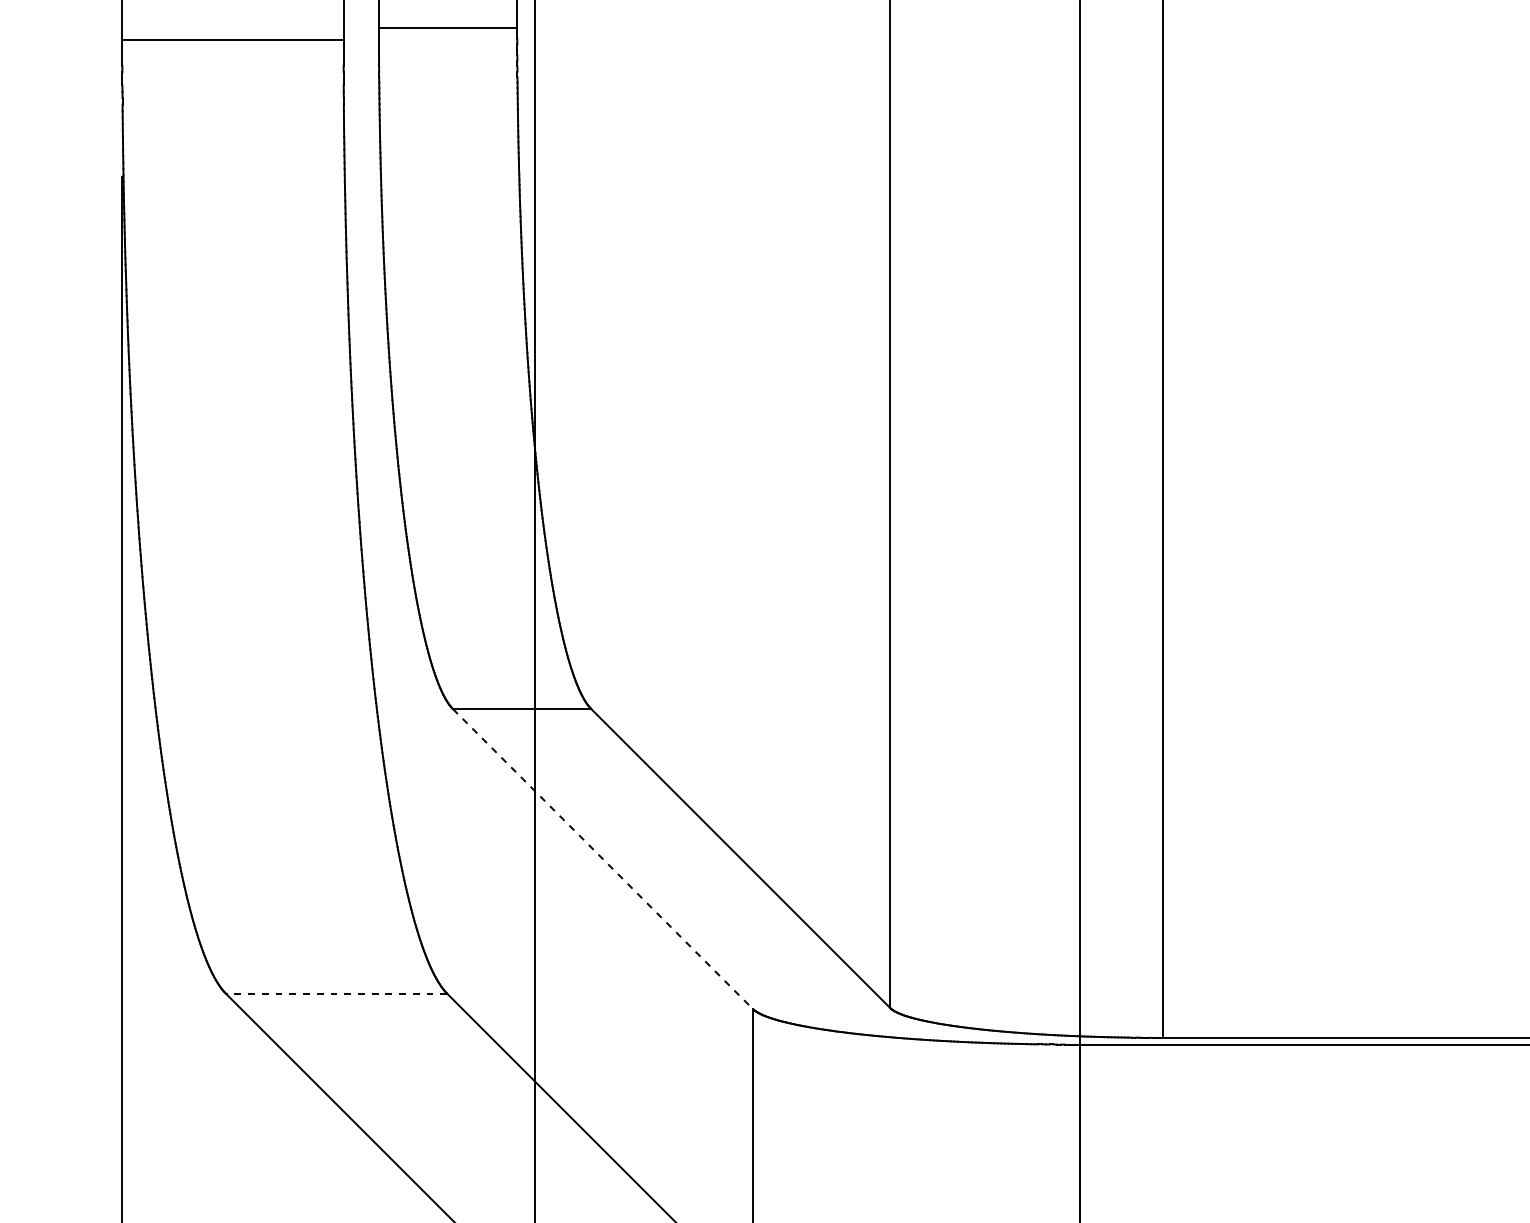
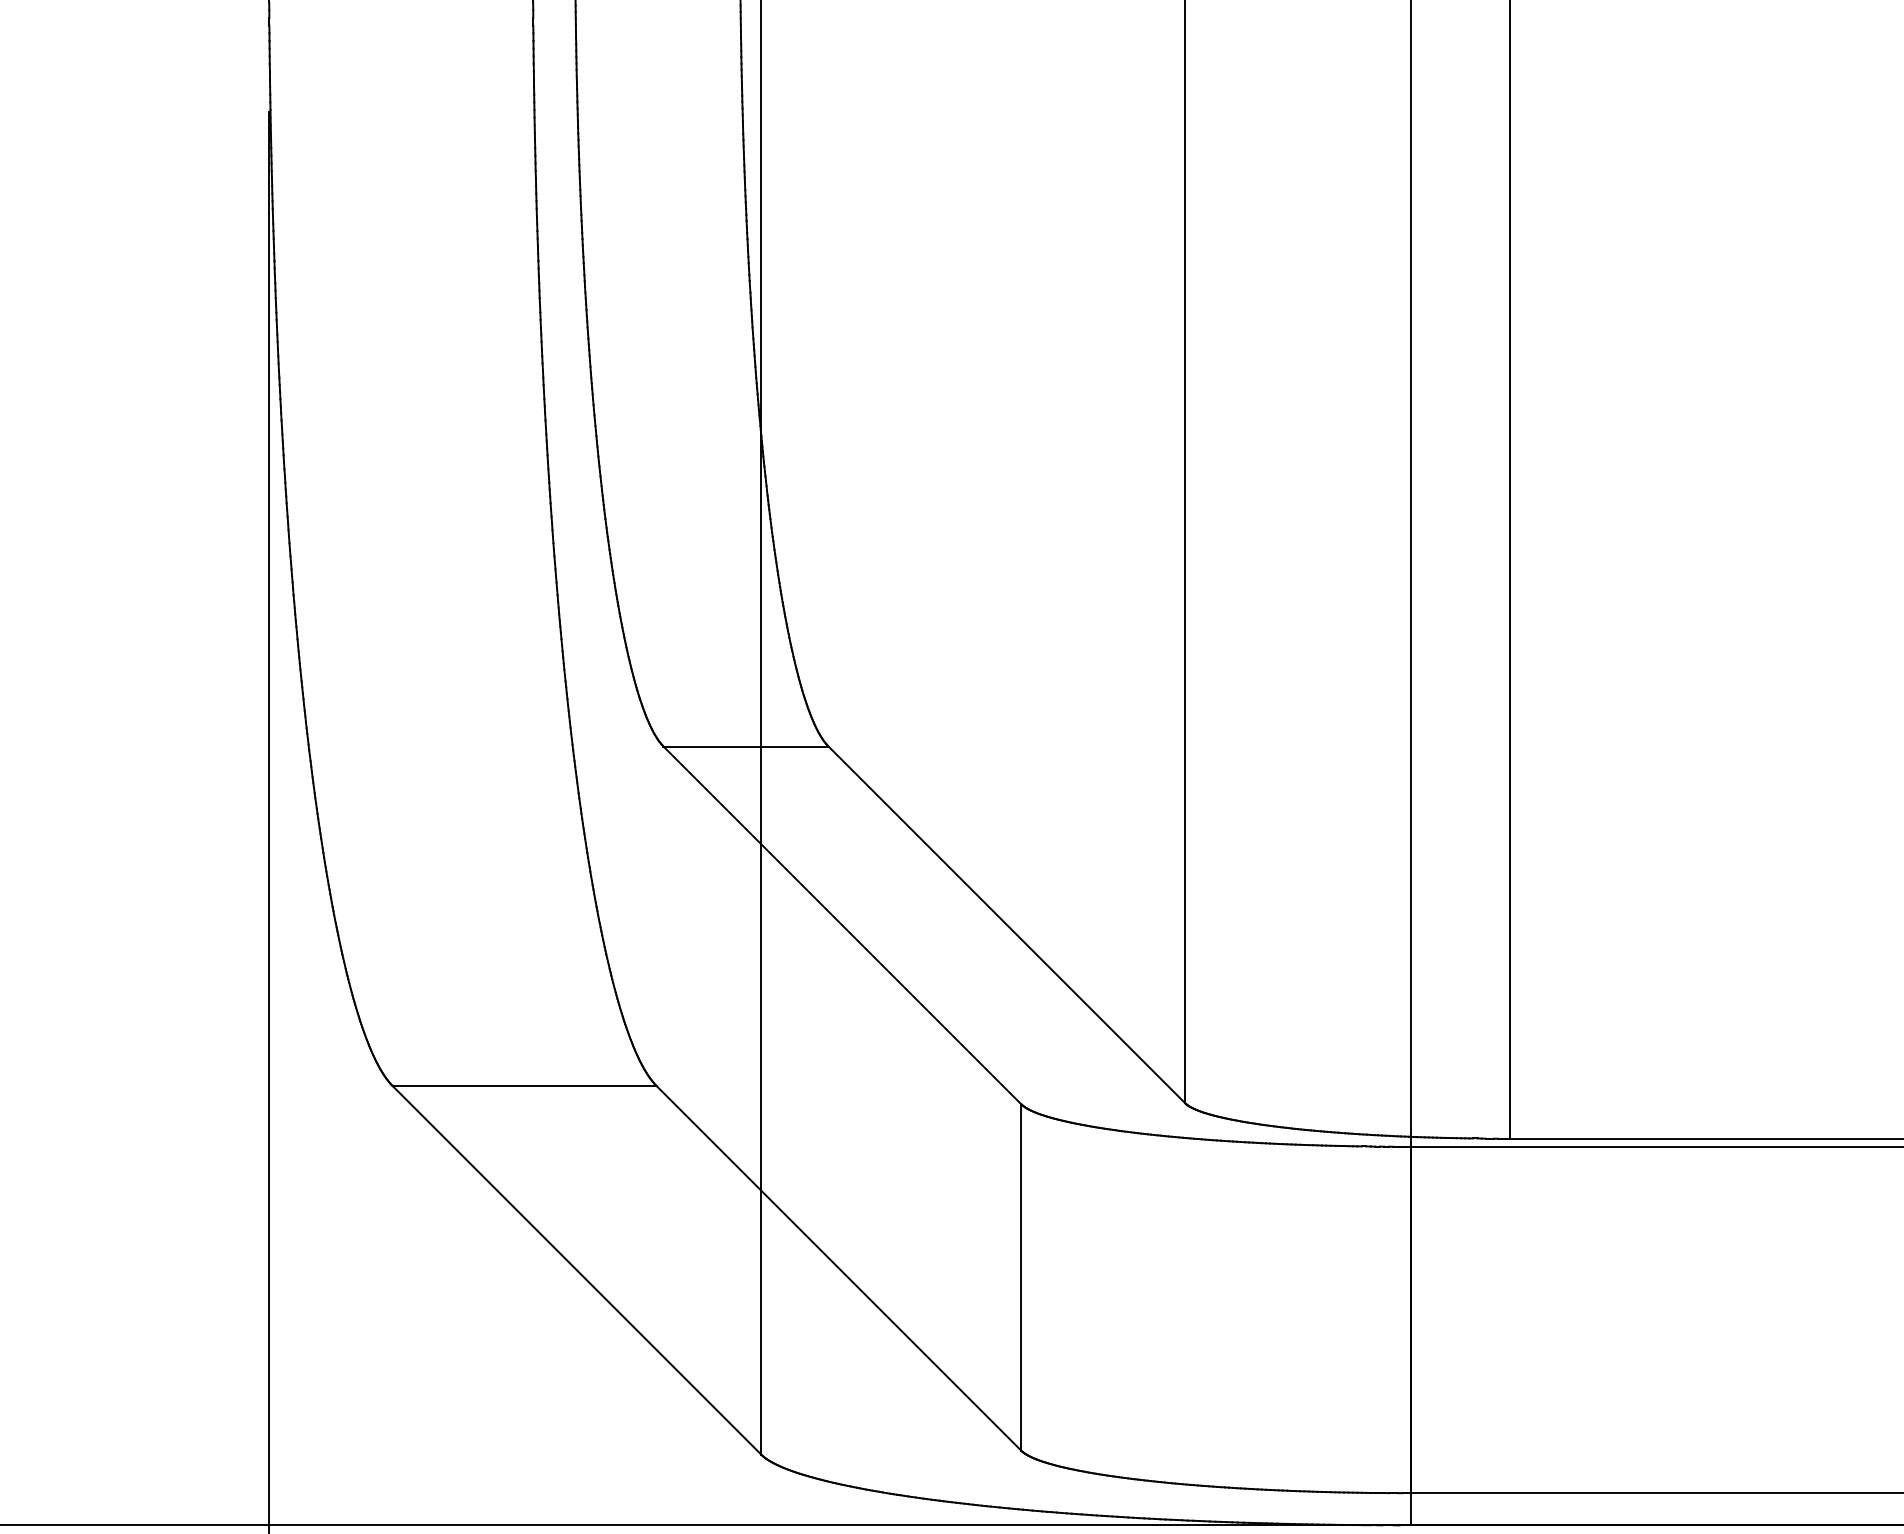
line: (603, 859) -> (842, 925), dashed -> solid
line: (336, 994) -> (524, 1086), dashed -> solid

